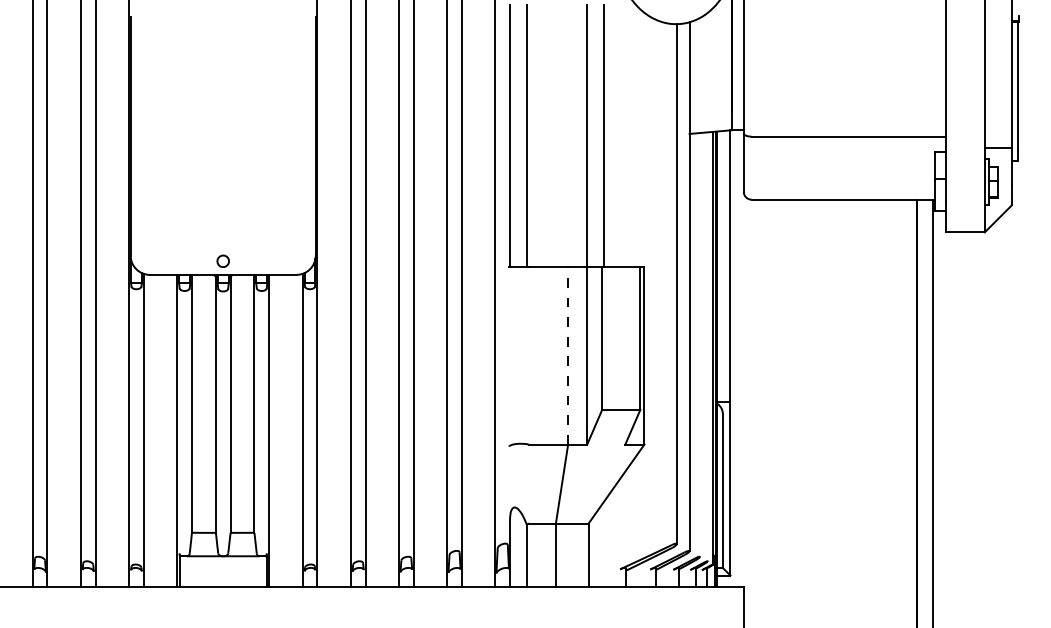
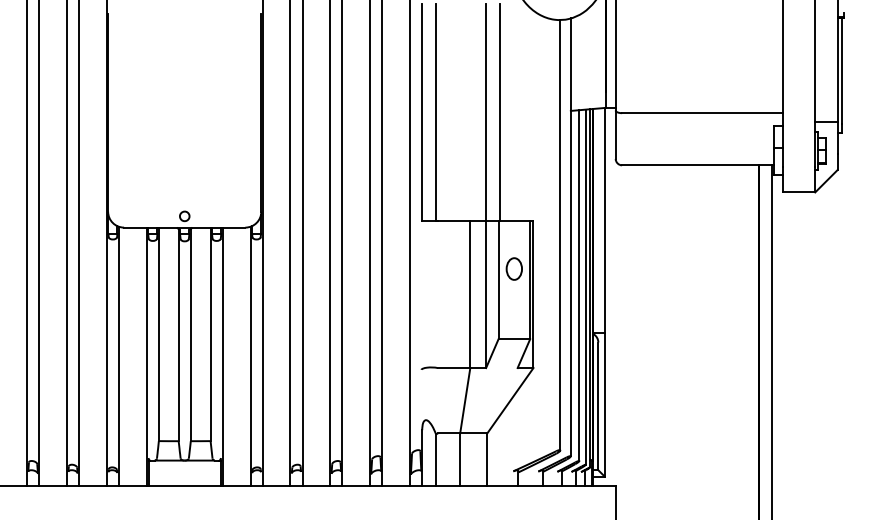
part: (621, 324) -> (514, 268), added
line: (699, 344) -> (579, 285), added
line: (707, 346) -> (585, 286), added
line: (568, 355) -> (470, 294), dashed -> solid

